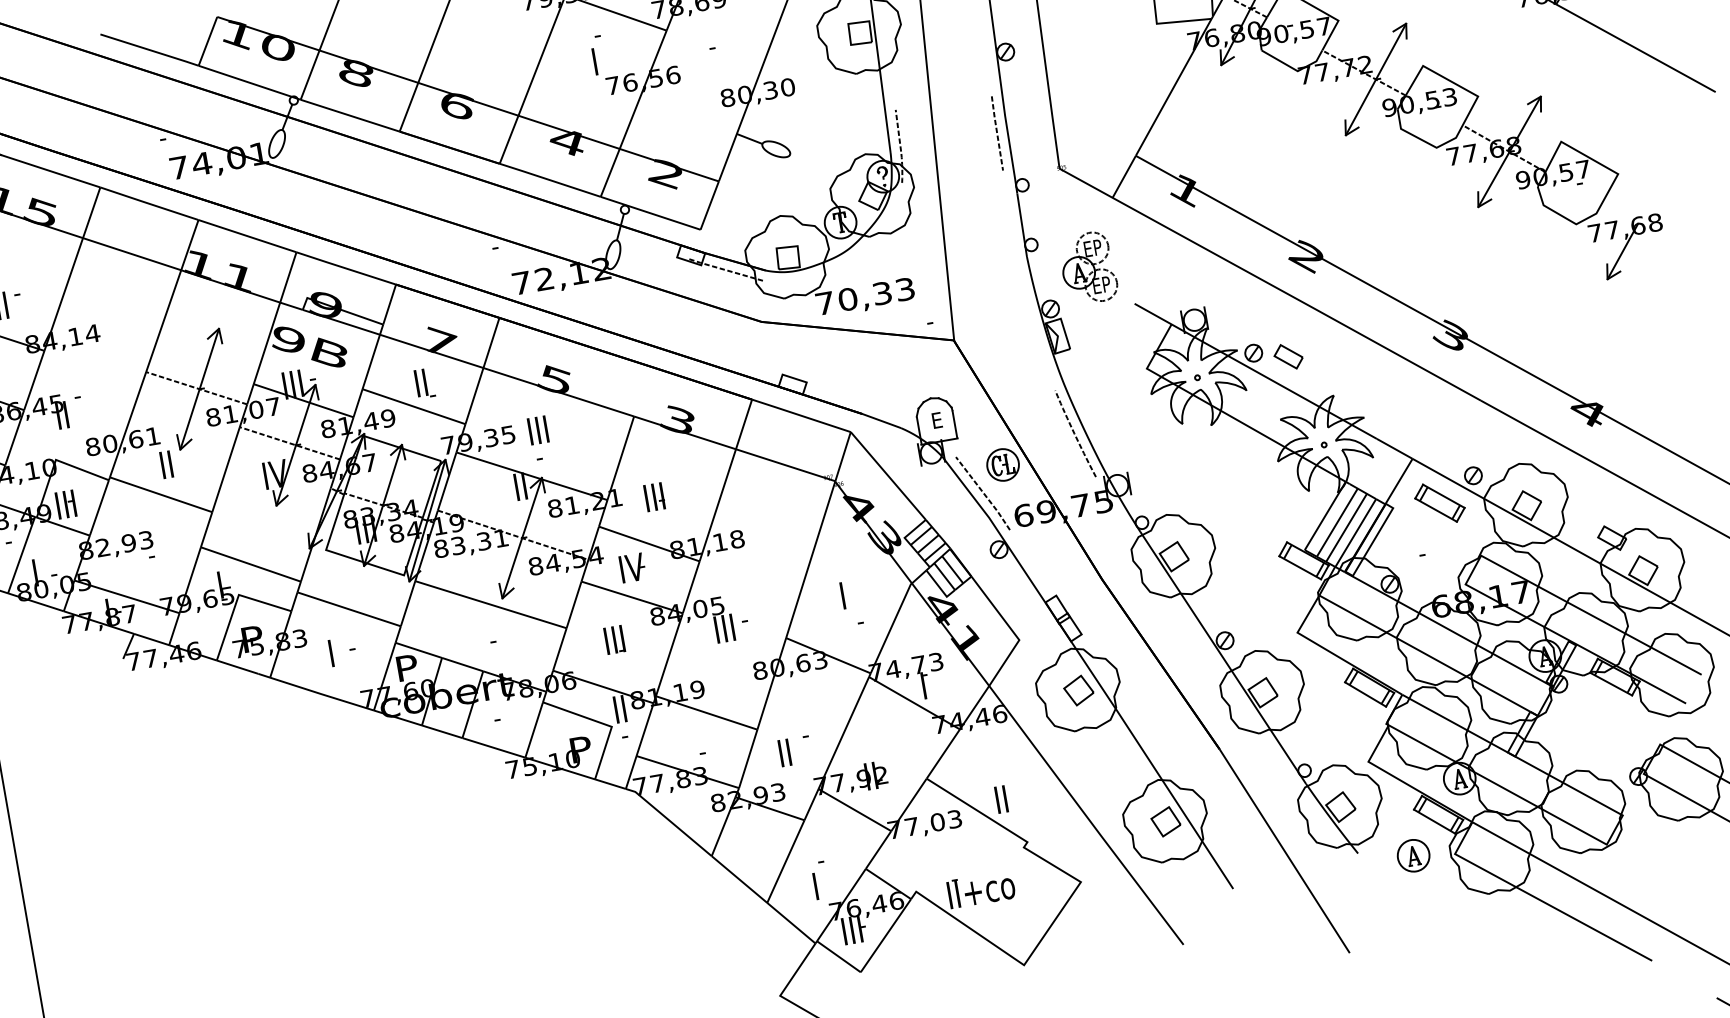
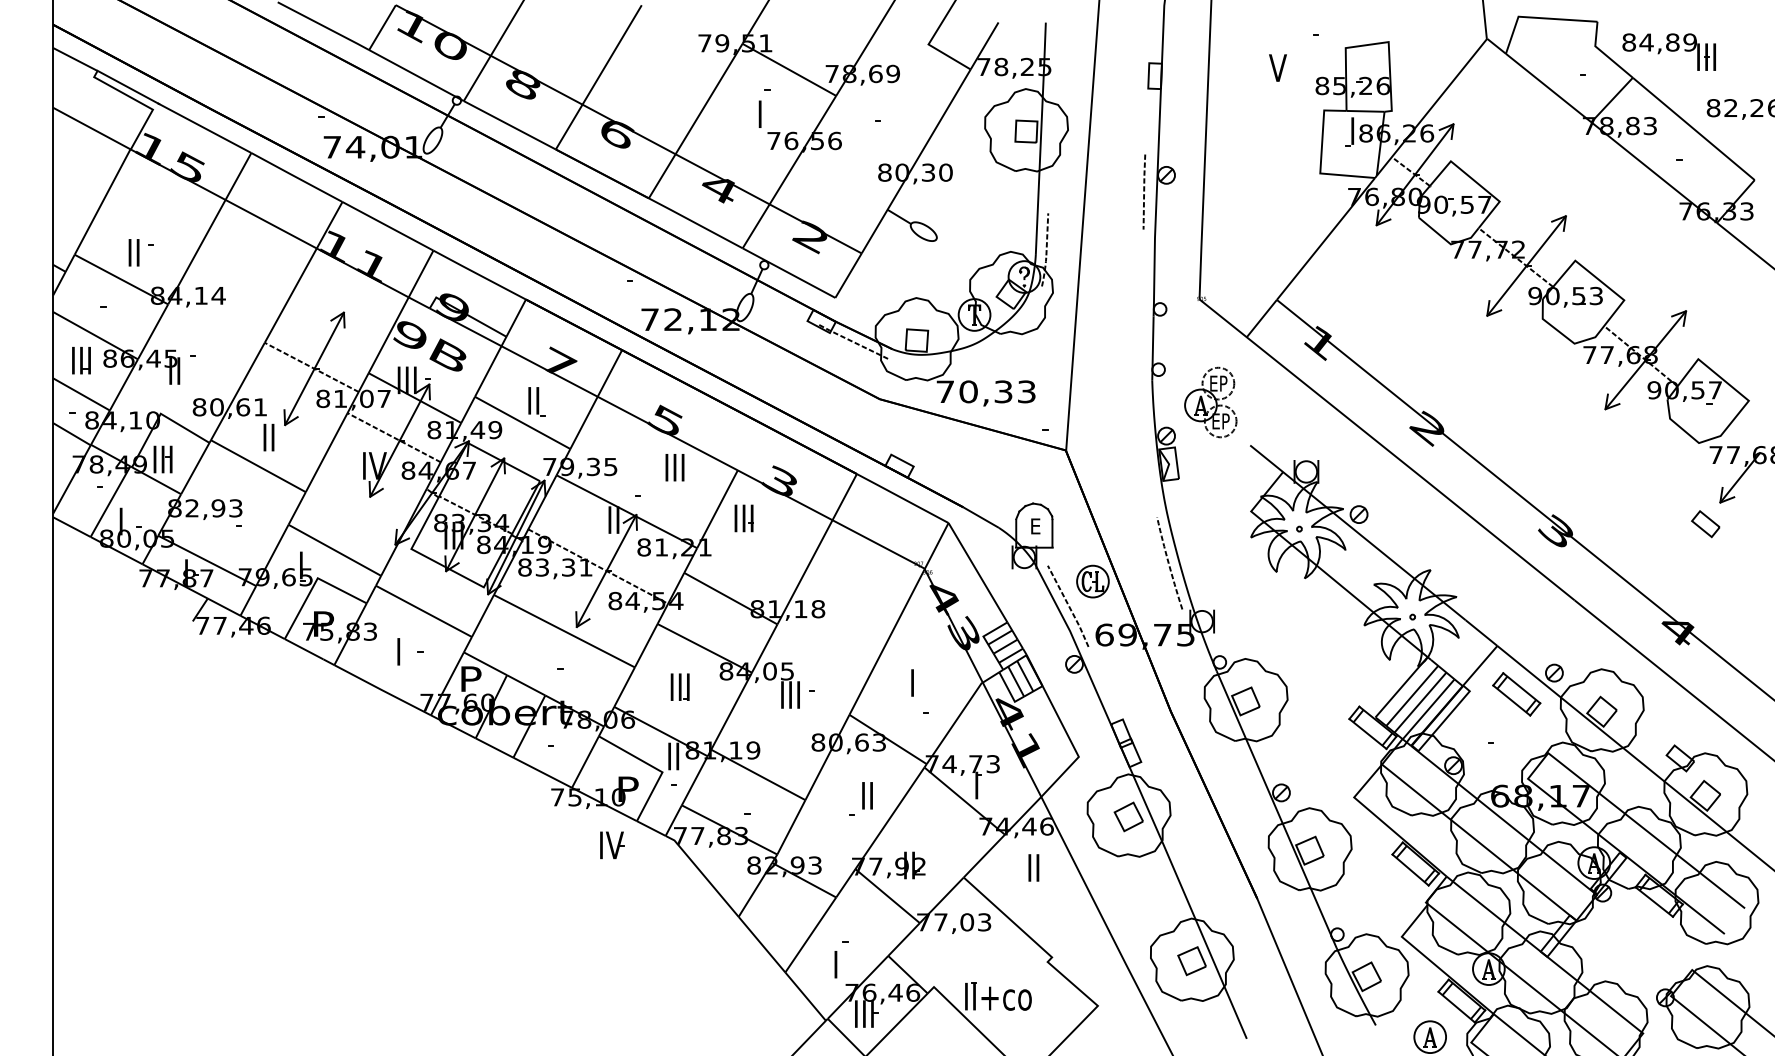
line: (997, 132) -> (1144, 191), moved
part: (1288, 357) -> (1705, 524), moved
text: (537, 430) -> (674, 467), moved
part: (654, 497) -> (743, 518), moved
part: (632, 568) -> (612, 845), moved
text: (784, 752) -> (867, 795), moved
text: (1001, 799) -> (1033, 867), moved

